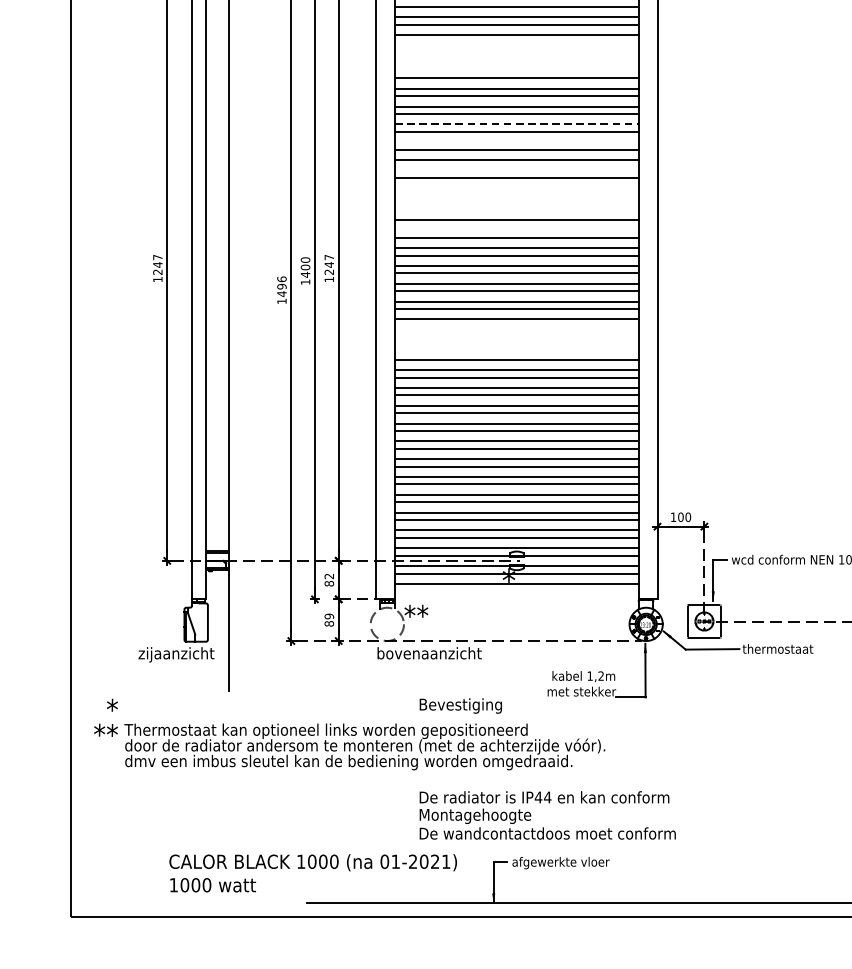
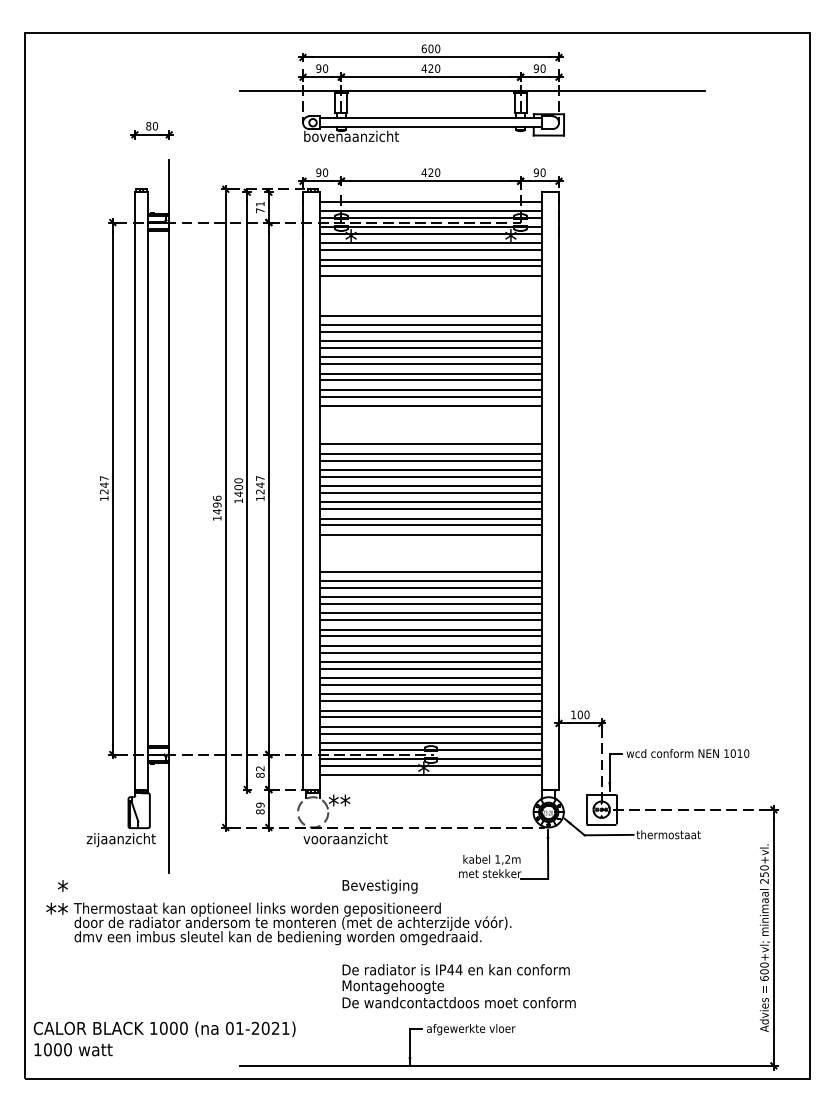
line: (517, 124) -> (431, 357), dashed -> solid
line: (516, 142) -> (430, 373), added
line: (516, 167) -> (430, 396), added
line: (516, 230) -> (430, 453), added
text: (429, 653) -> (351, 838), bovenaanzicht -> vooraanzicht
text: (313, 872) -> (164, 1038), moved

